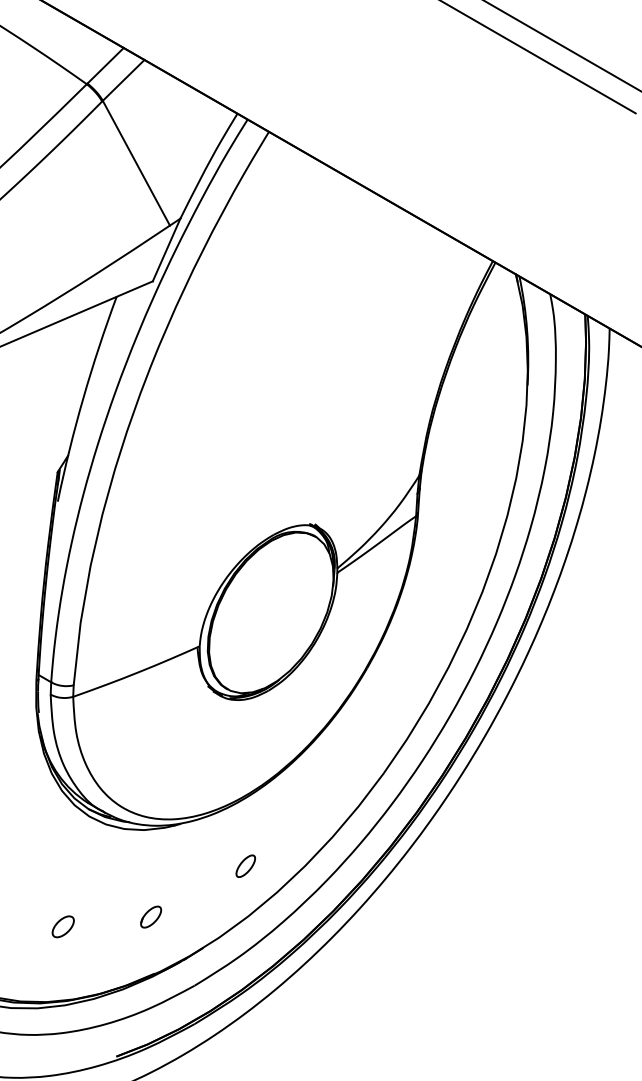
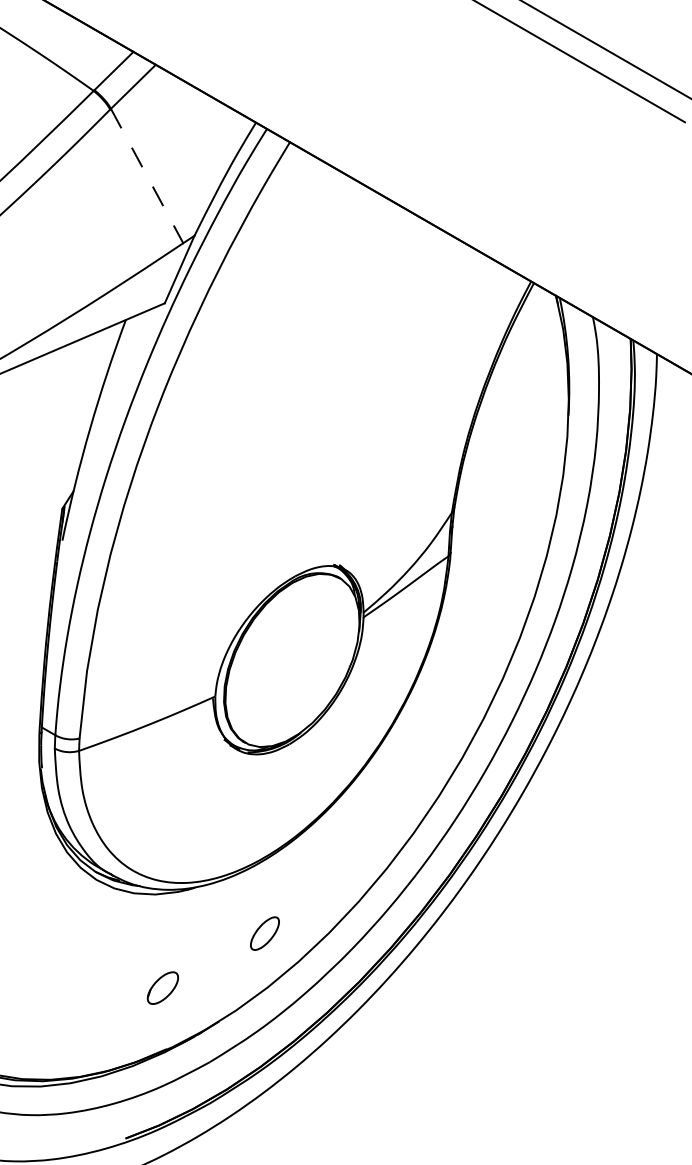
line: (136, 163) -> (147, 176), solid -> dashed
part: (245, 865) -> (264, 932), size x1.4
part: (150, 917) -> (162, 988), size x1.4
part: (63, 926) -> (68, 998), removed

